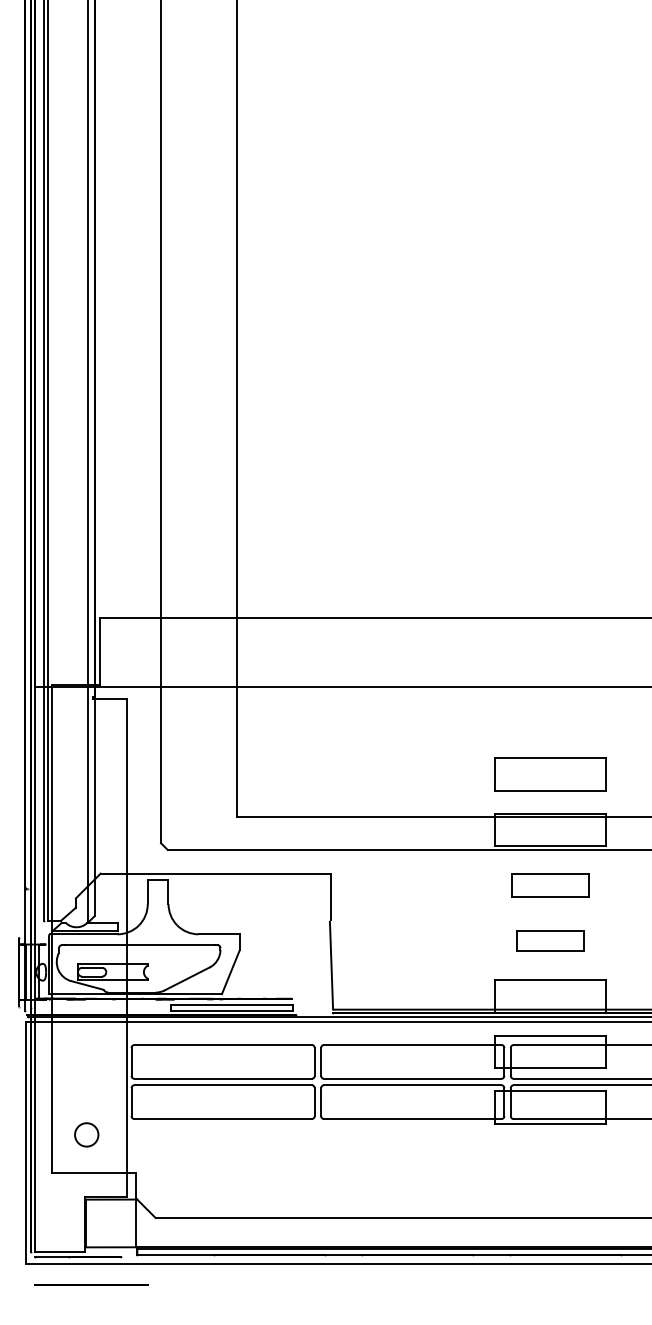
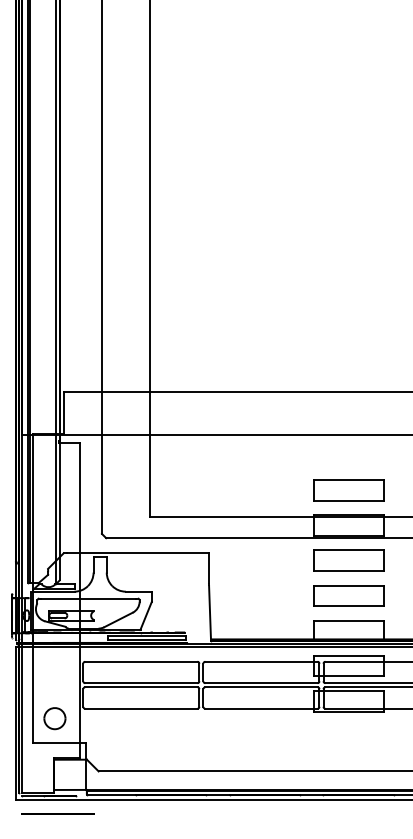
part: (550, 885) -> (348, 560), size x1.43
part: (550, 940) -> (348, 595), size x1.67
part: (86, 1134) -> (54, 718), size x1.43

